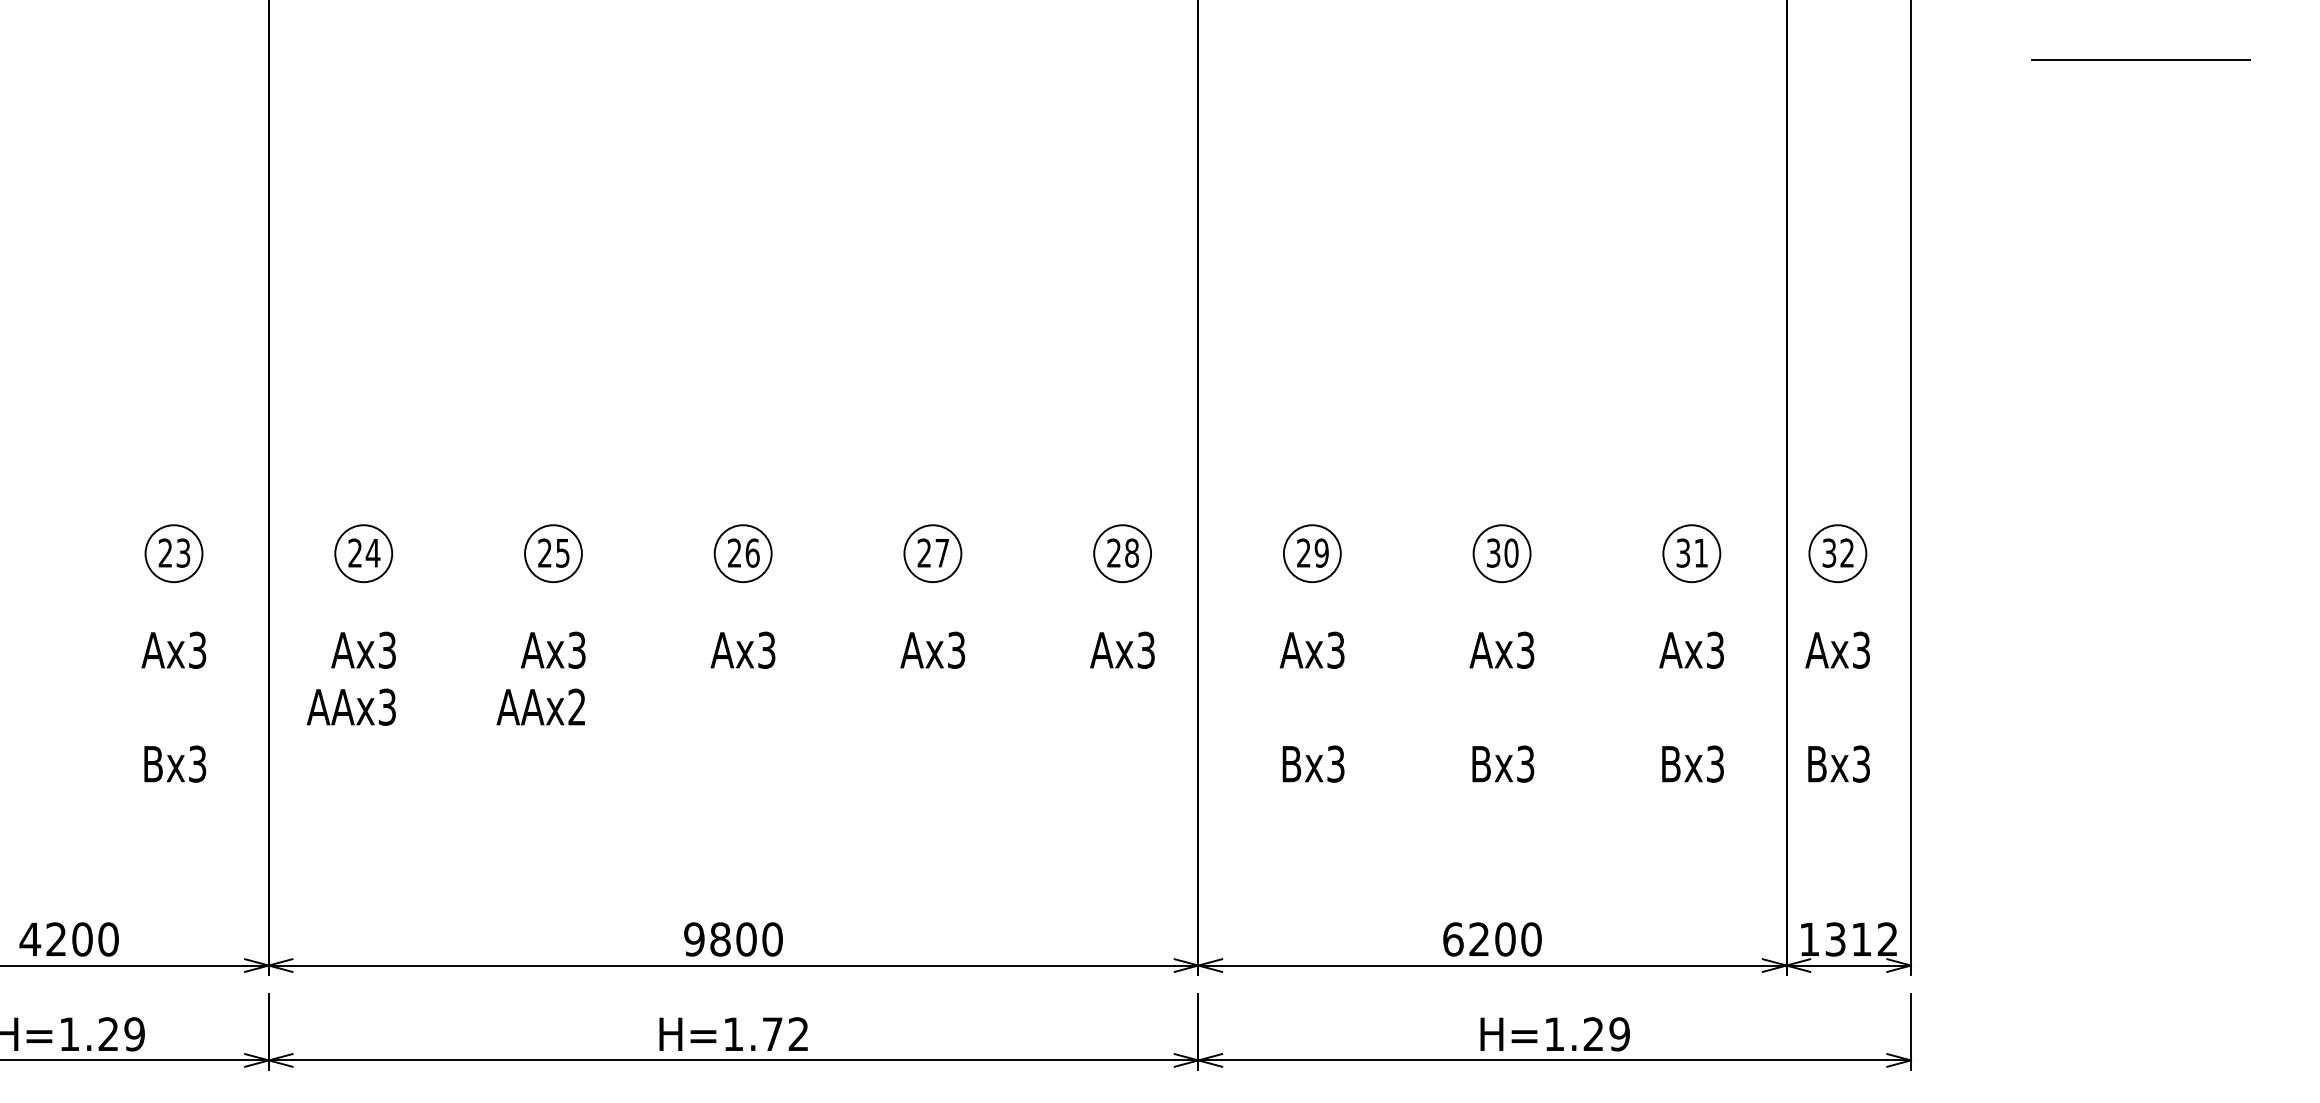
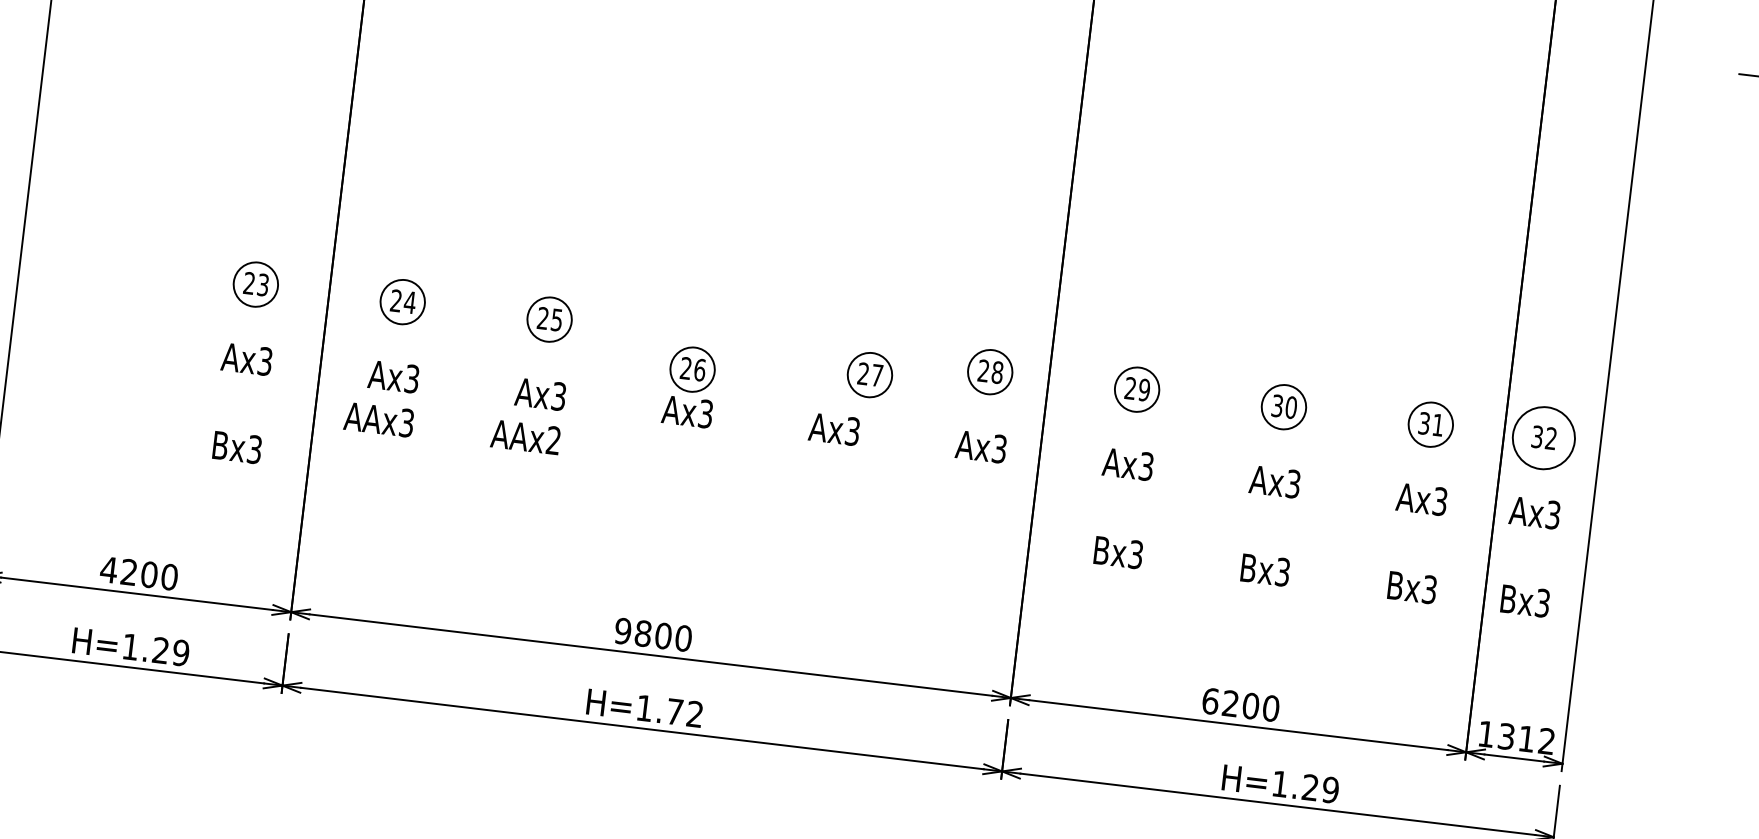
part: (742, 553) -> (692, 369), moved
part: (932, 553) -> (869, 374), moved
circle: (1837, 553) -> (1543, 438), size x1.4

